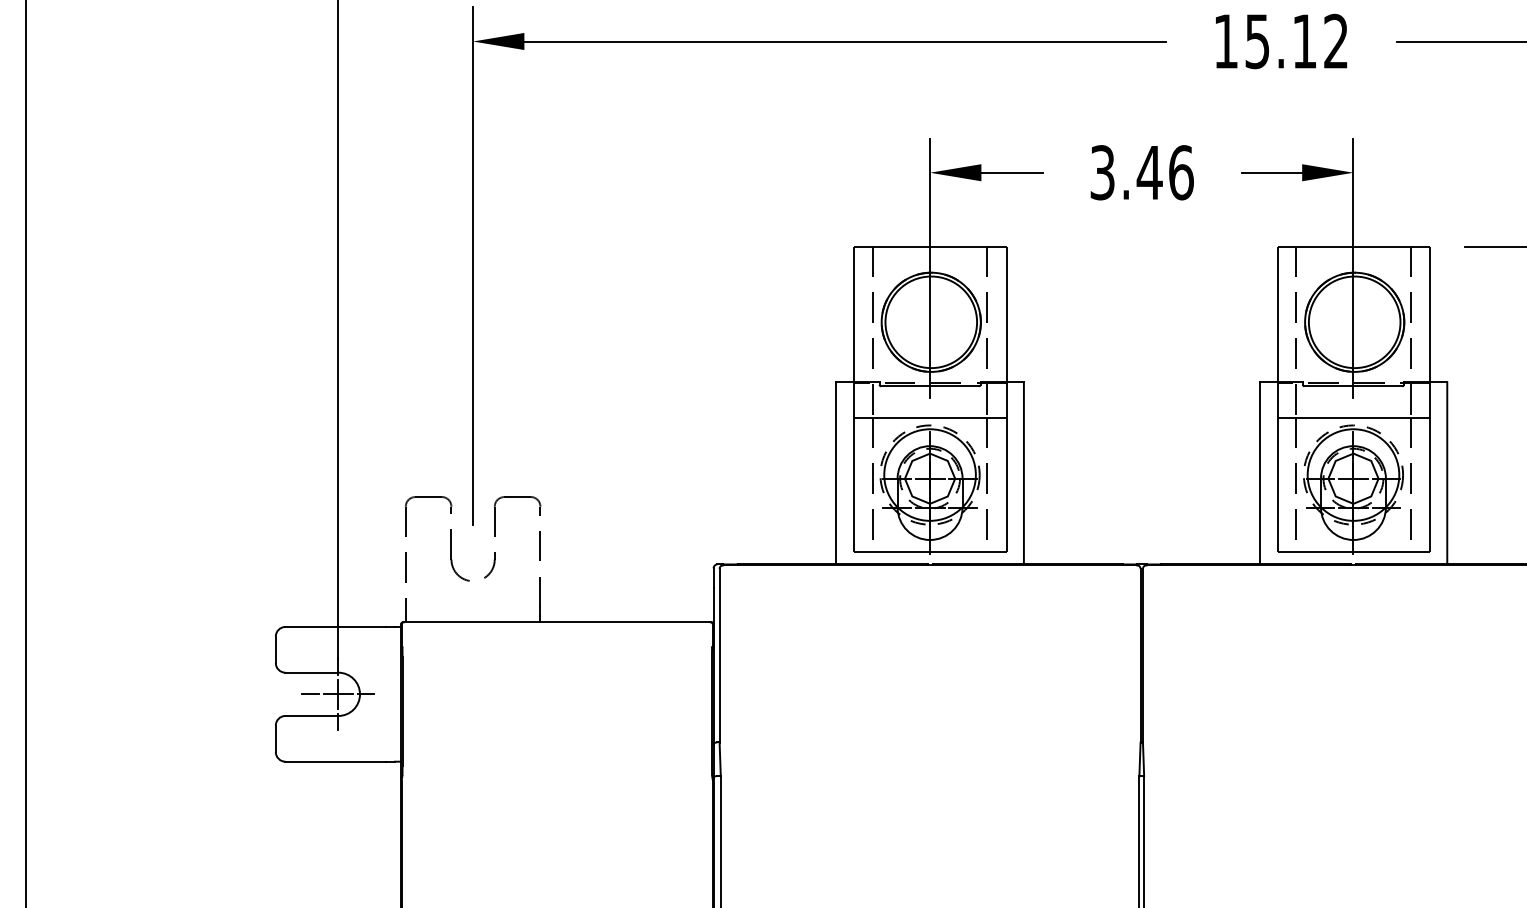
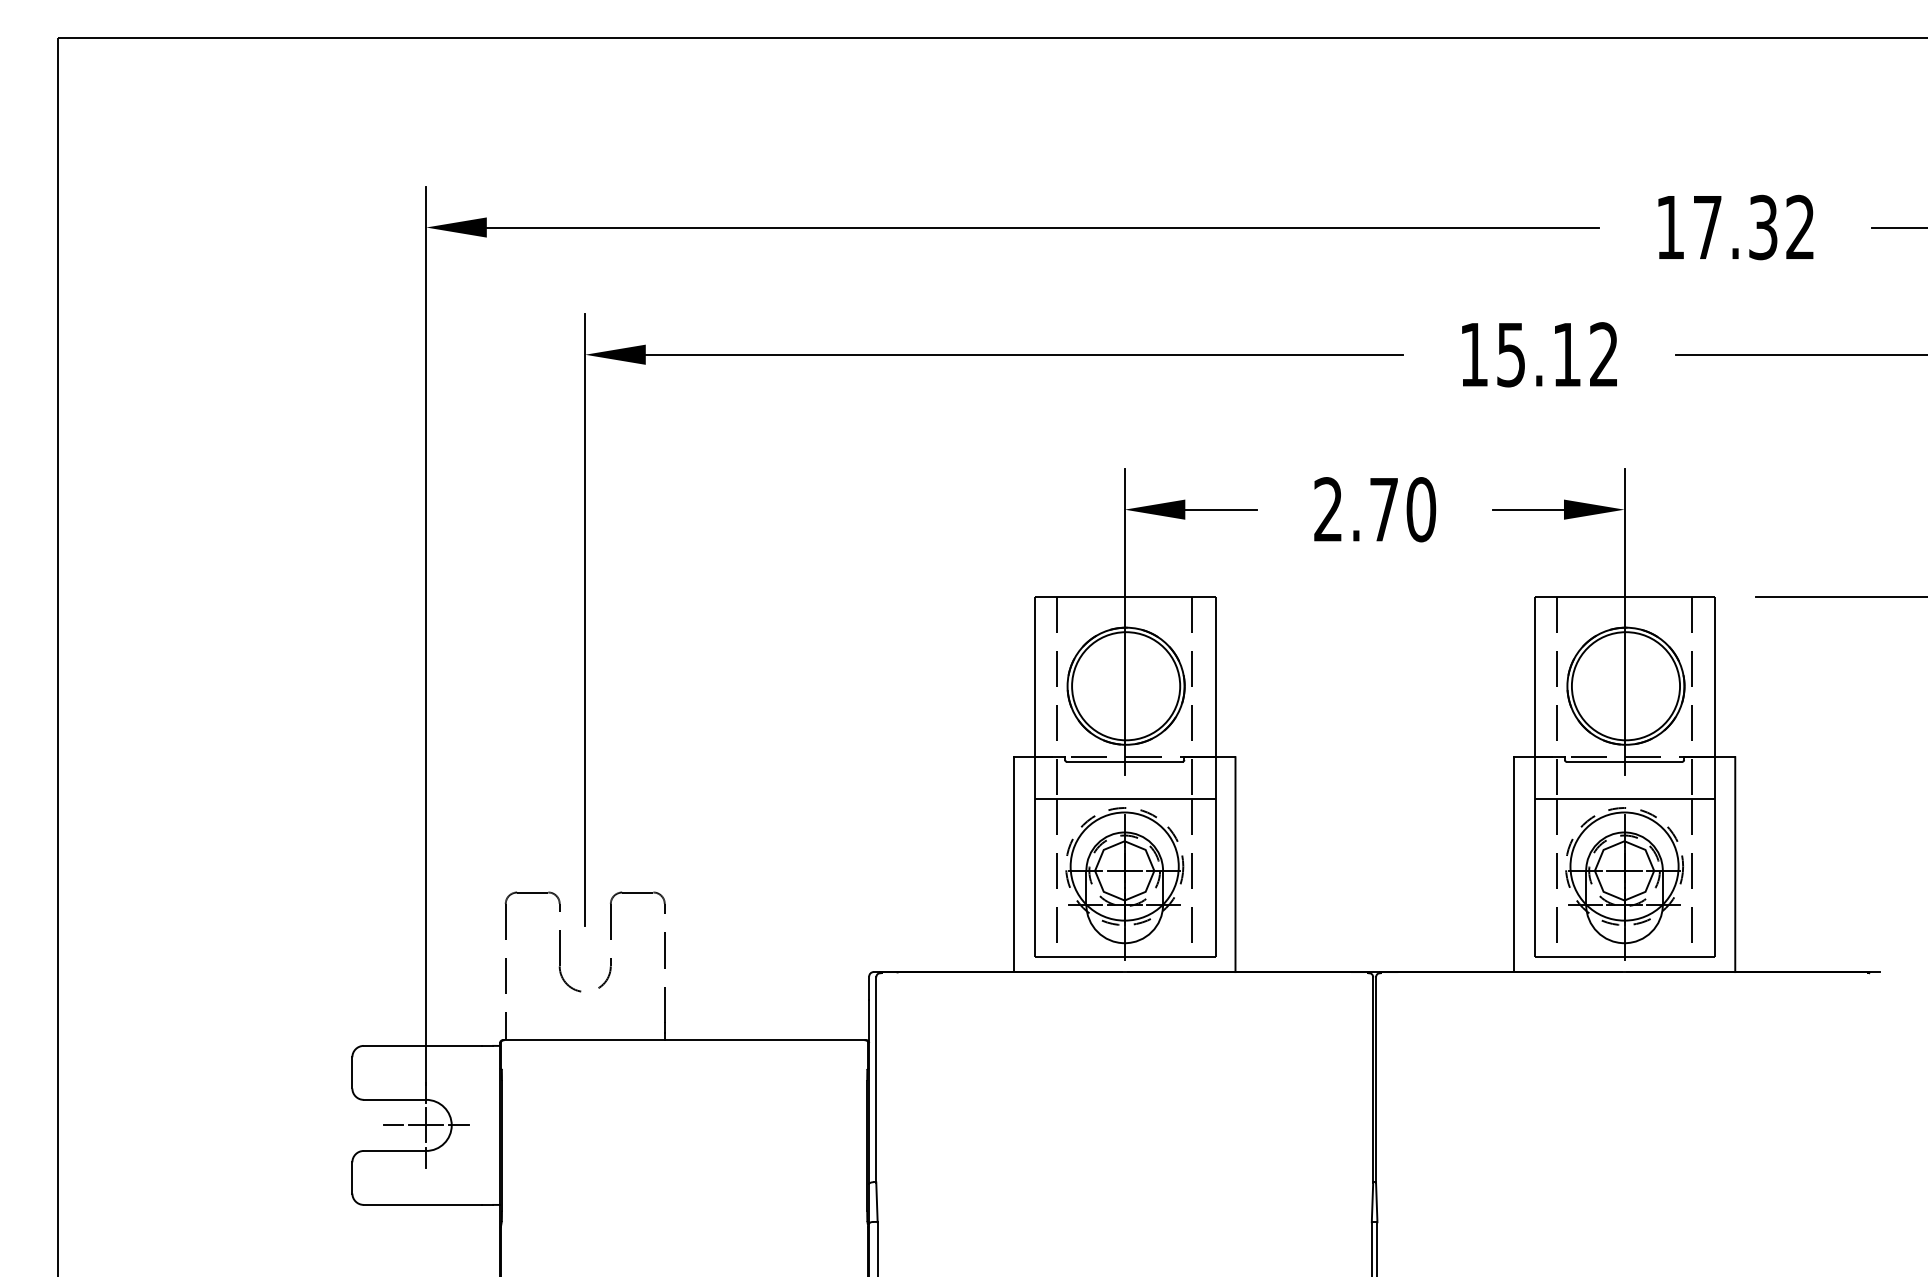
text: (1142, 172) -> (1375, 509), 3.46 -> 2.70

